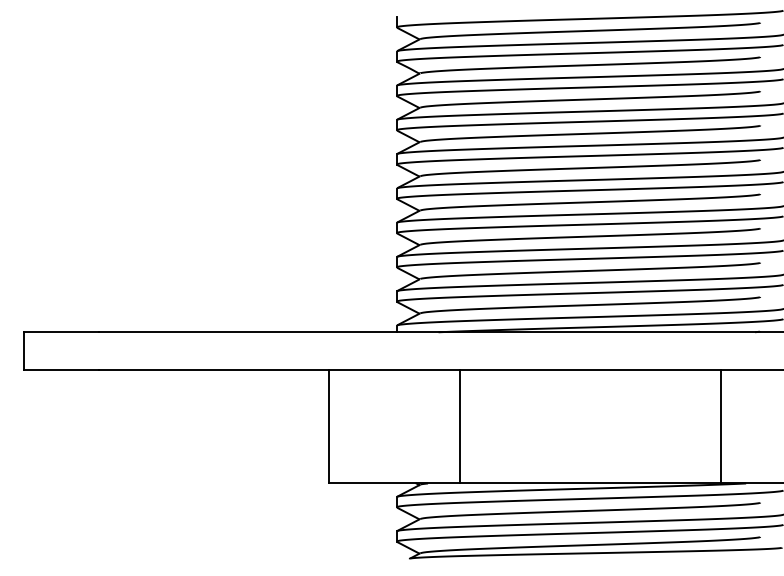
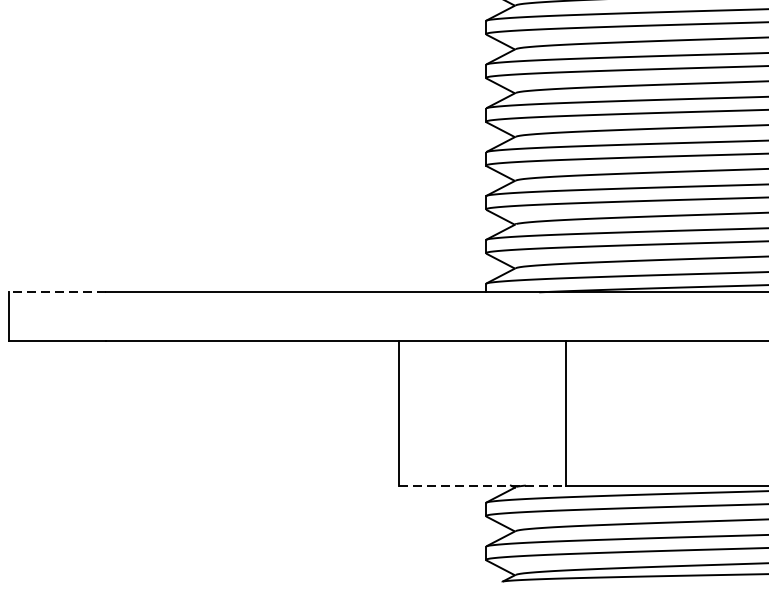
line: (61, 332) -> (57, 292), solid -> dashed
line: (394, 483) -> (482, 485), solid -> dashed

